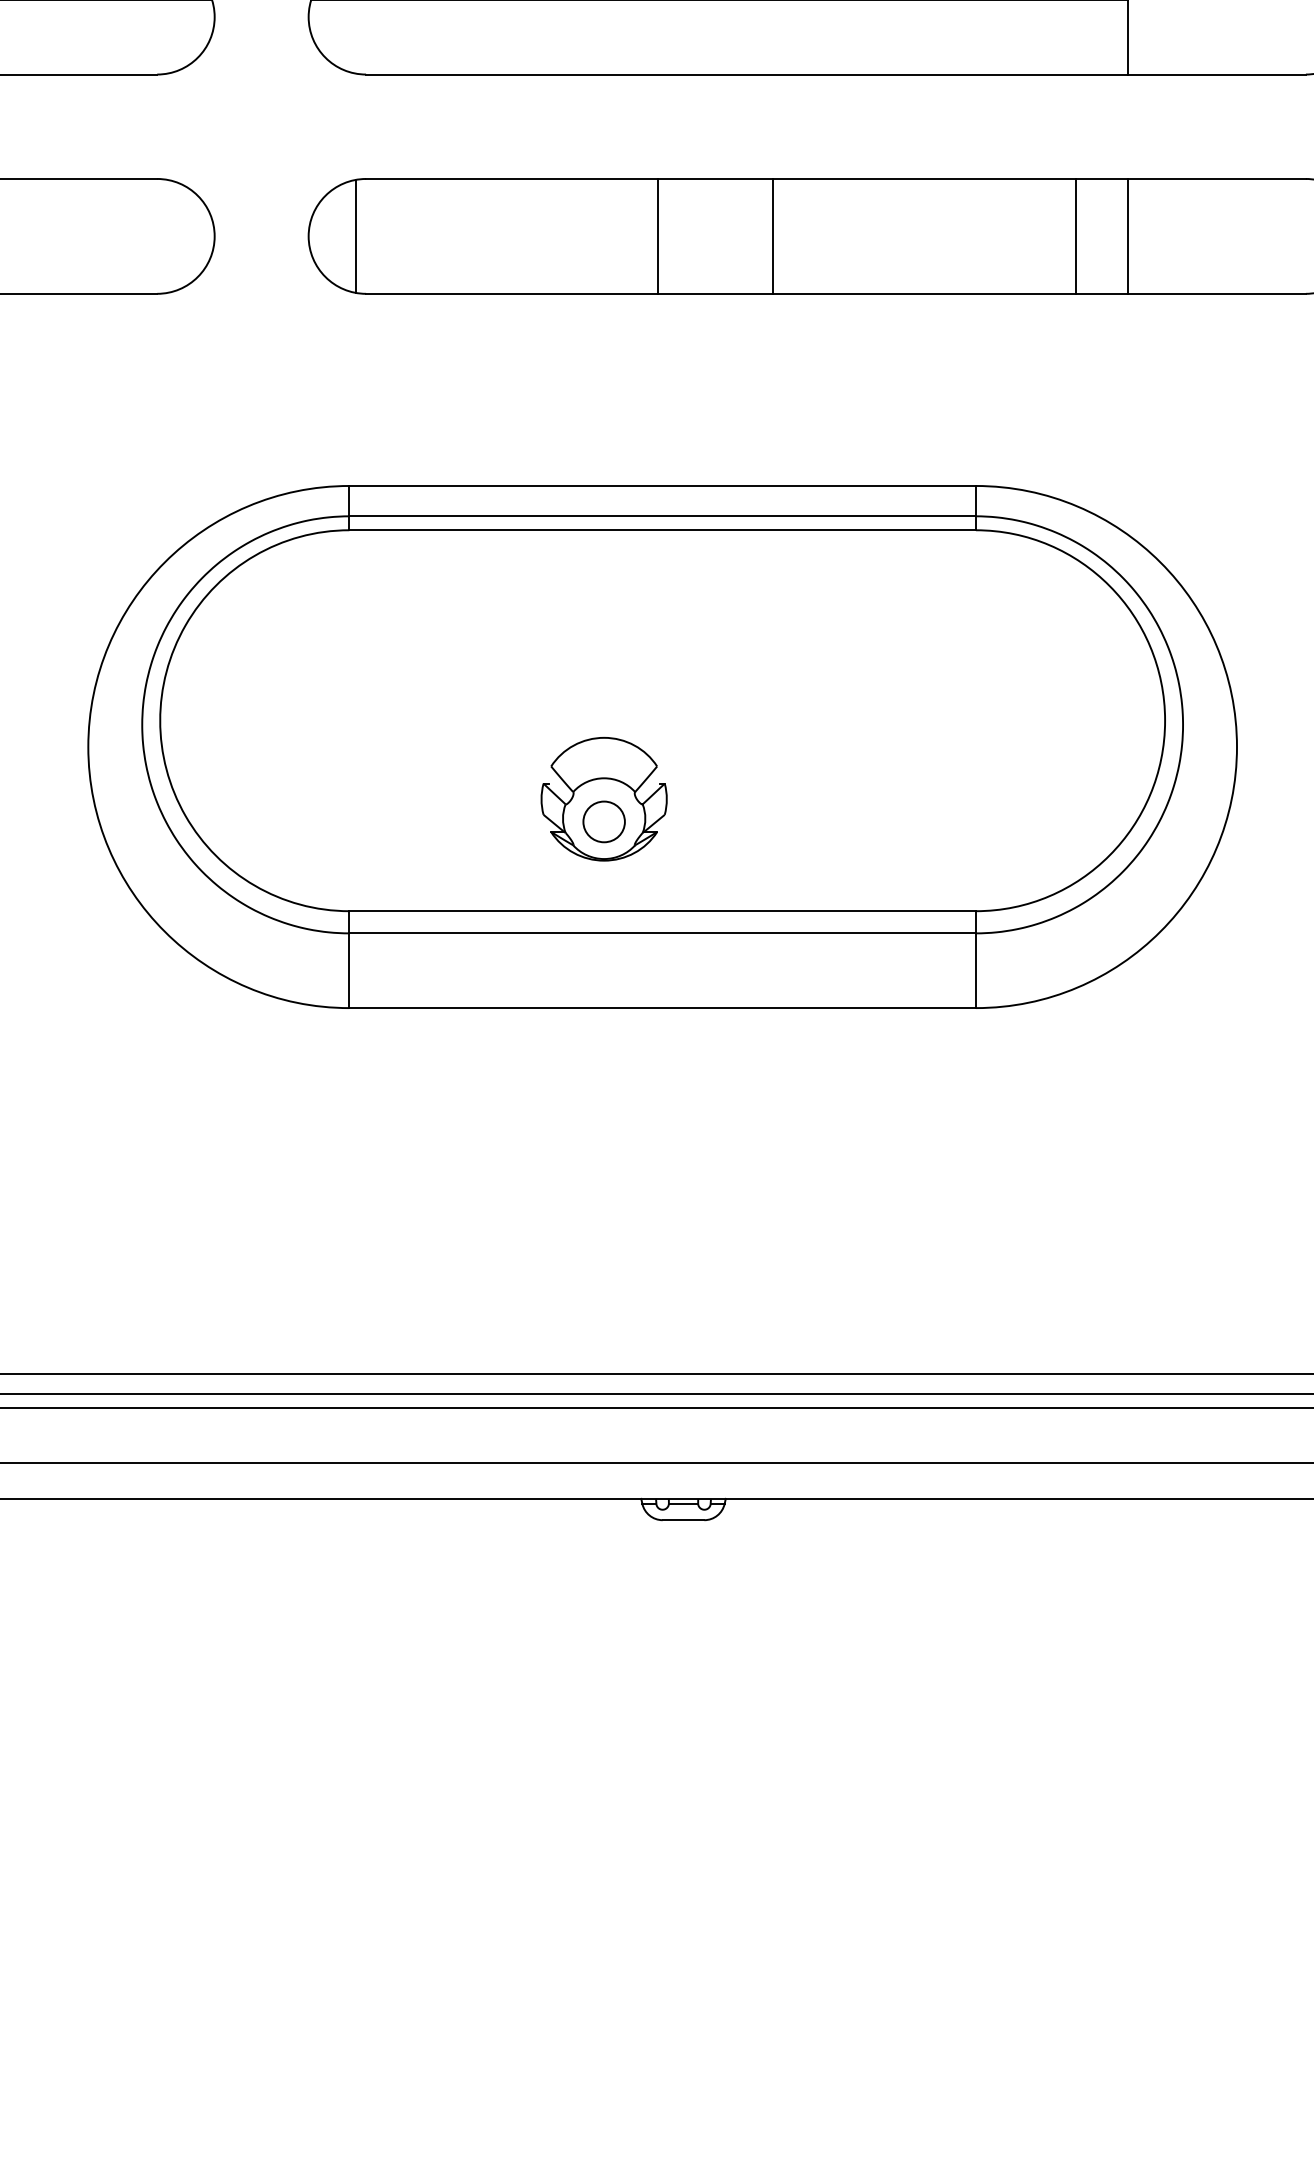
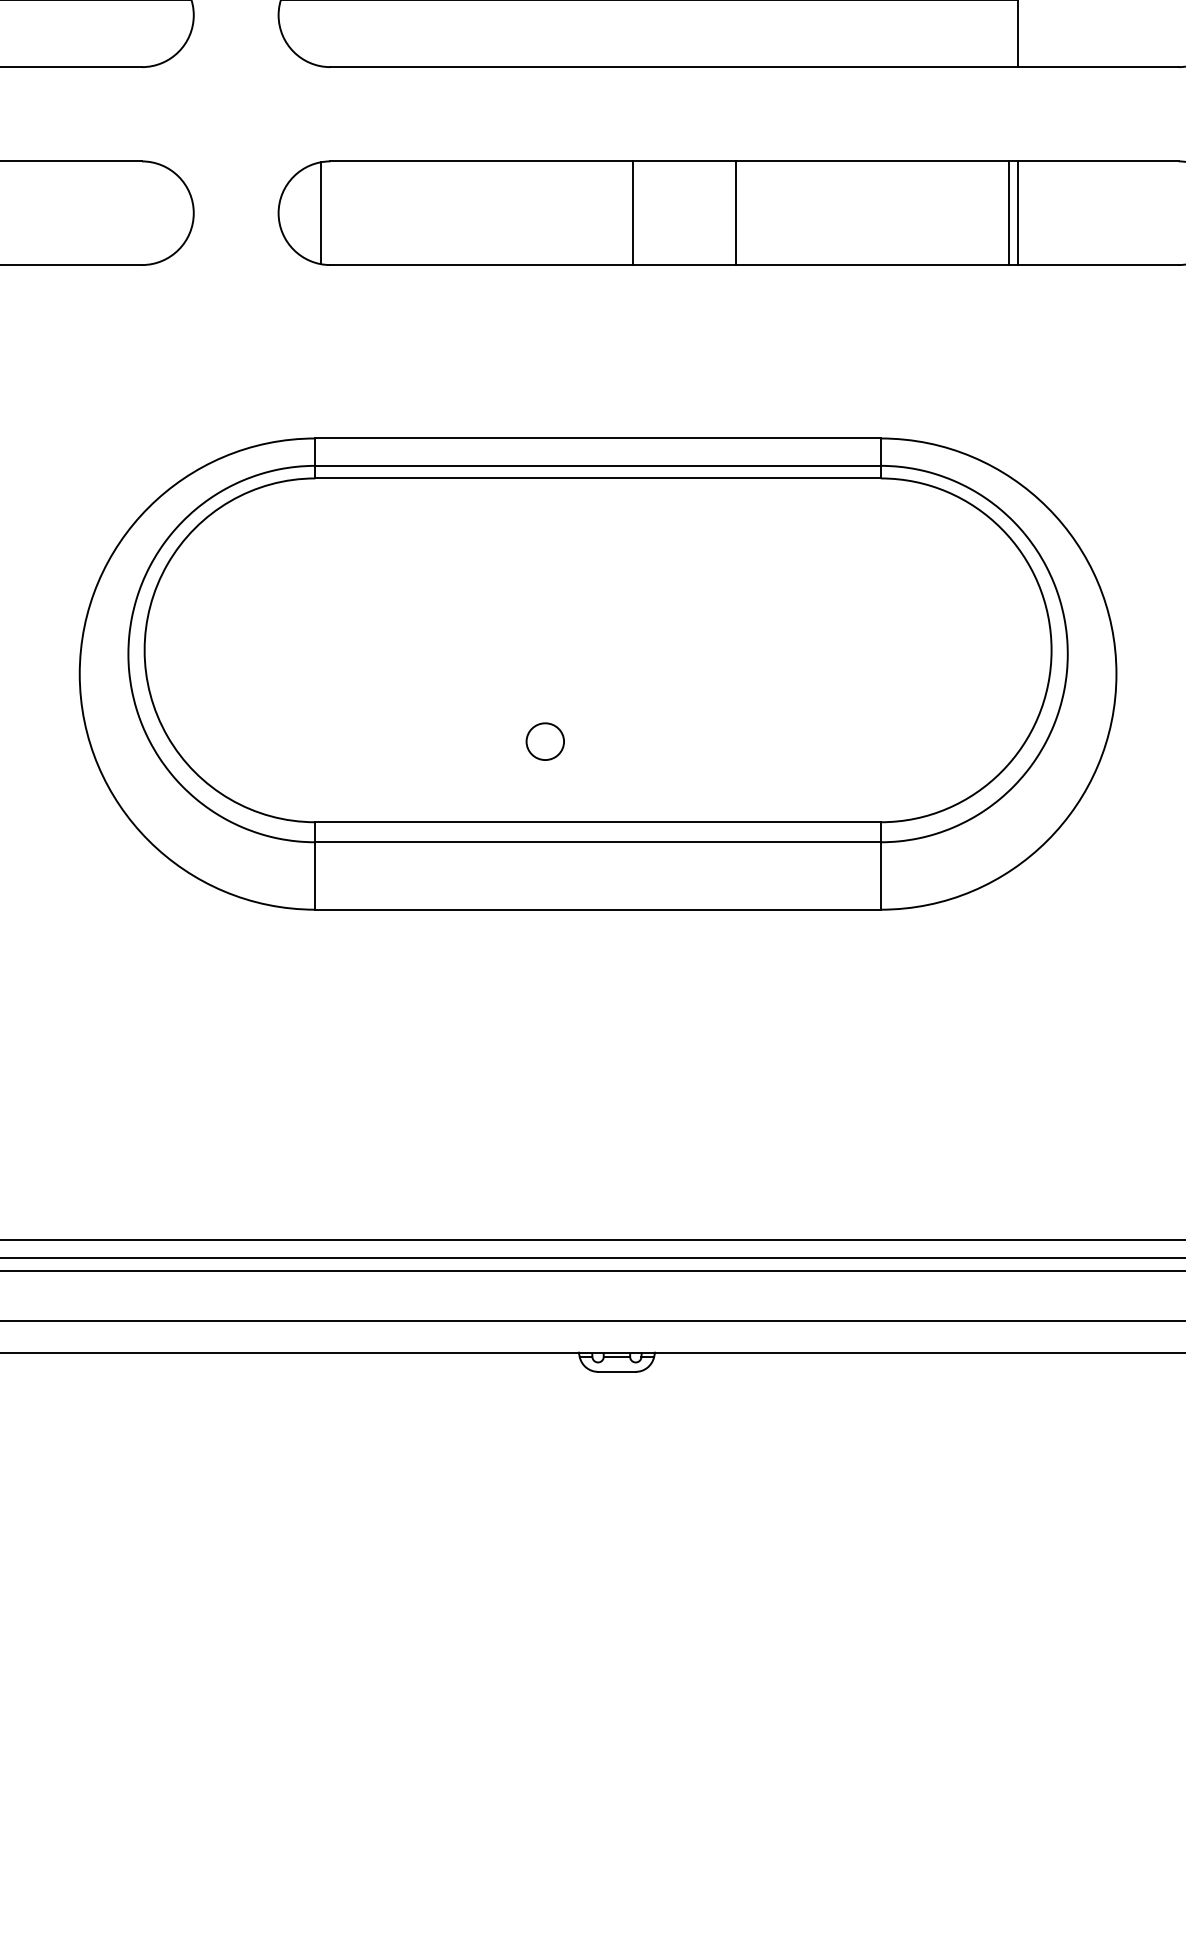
line: (658, 236) -> (633, 213), moved
line: (773, 236) -> (736, 213), moved
line: (1076, 236) -> (1009, 213), moved
part: (604, 798) -> (545, 720), removed

